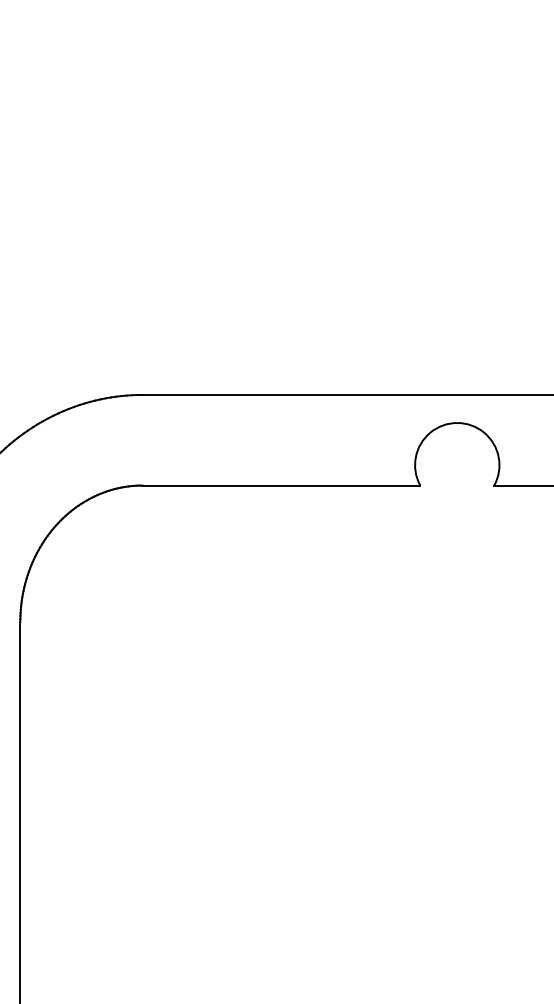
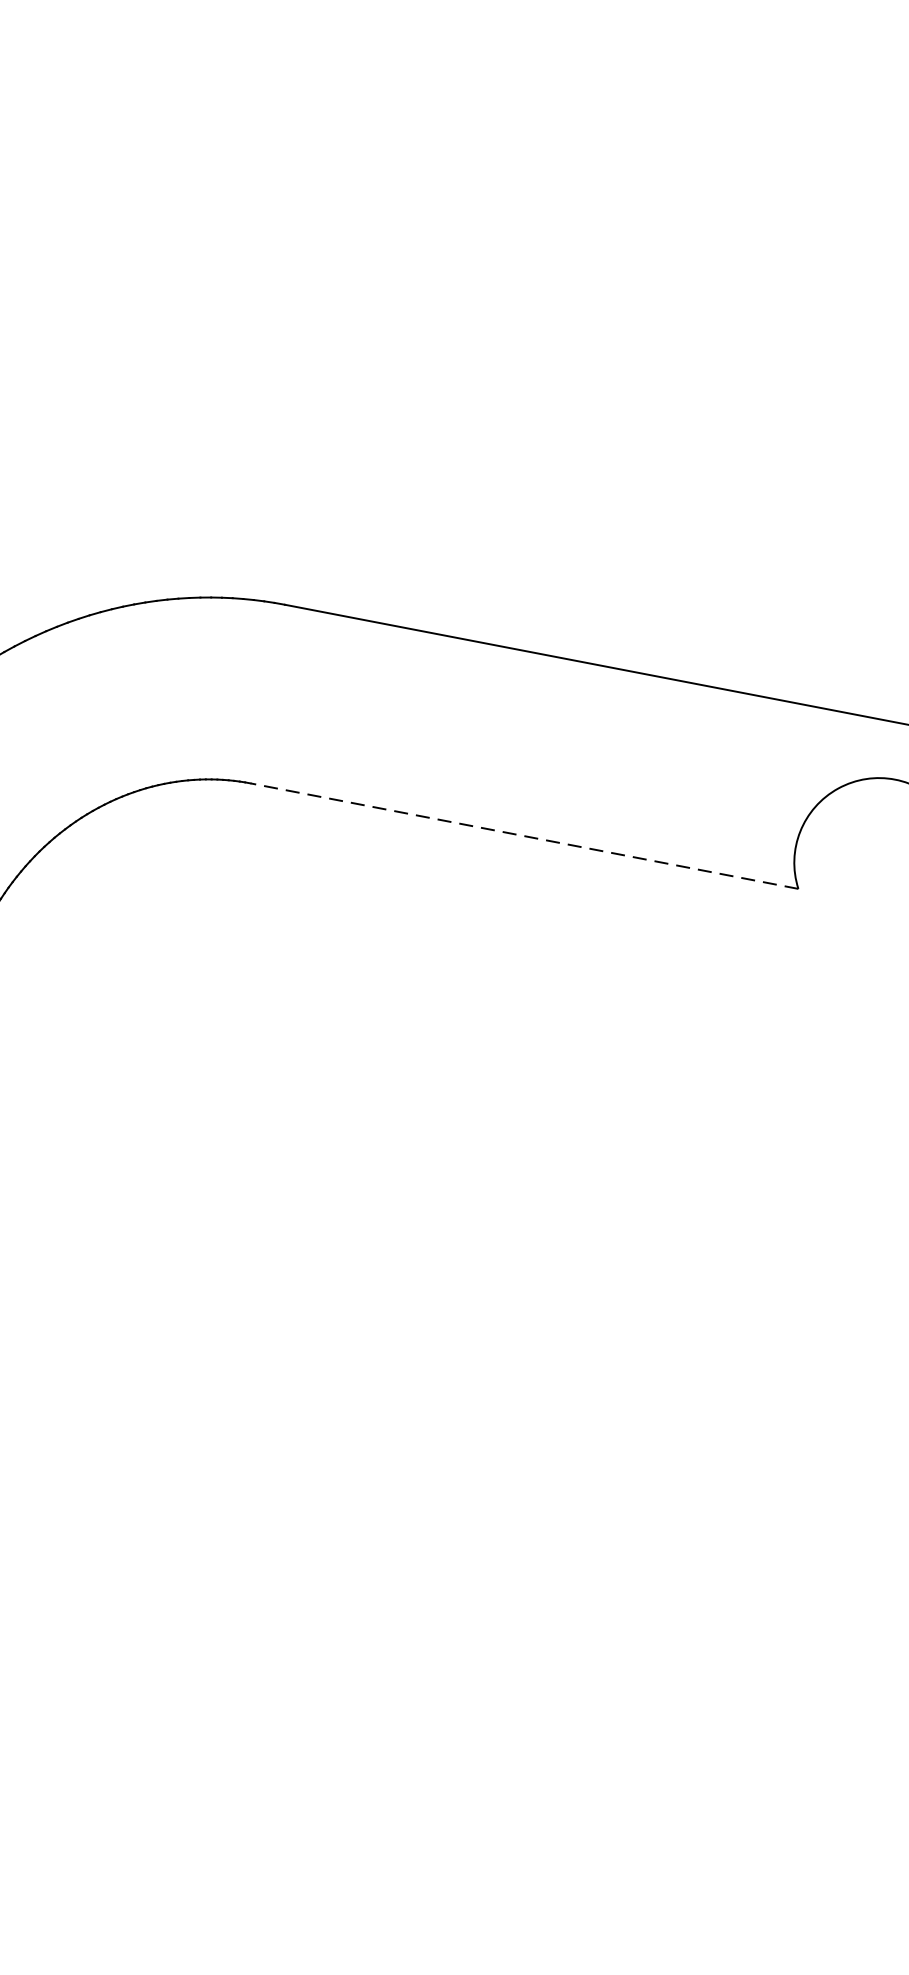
line: (281, 485) -> (524, 836), solid -> dashed

